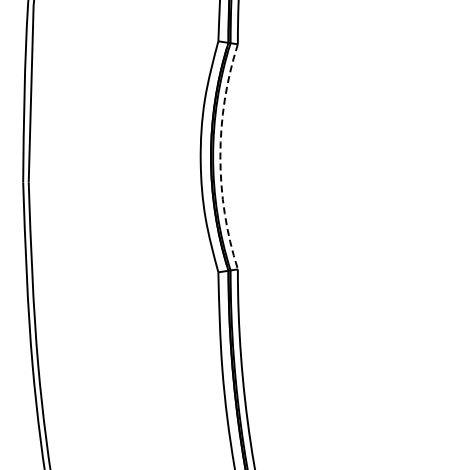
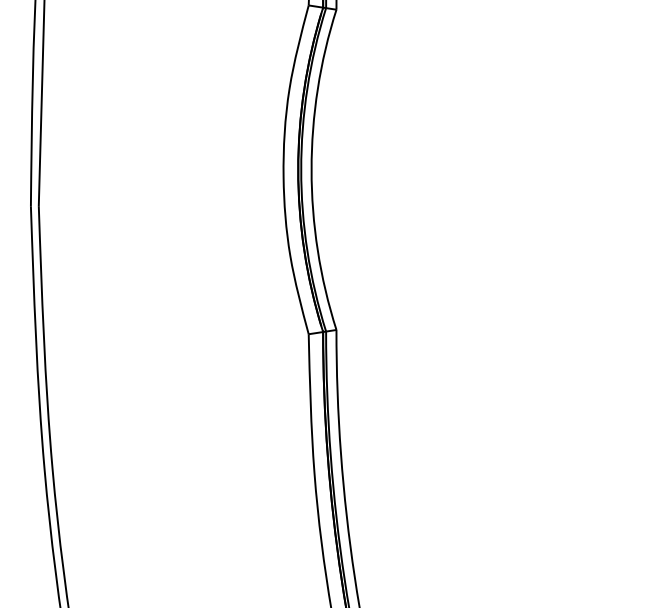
arc: (220, 156) -> (311, 169), dashed -> solid

